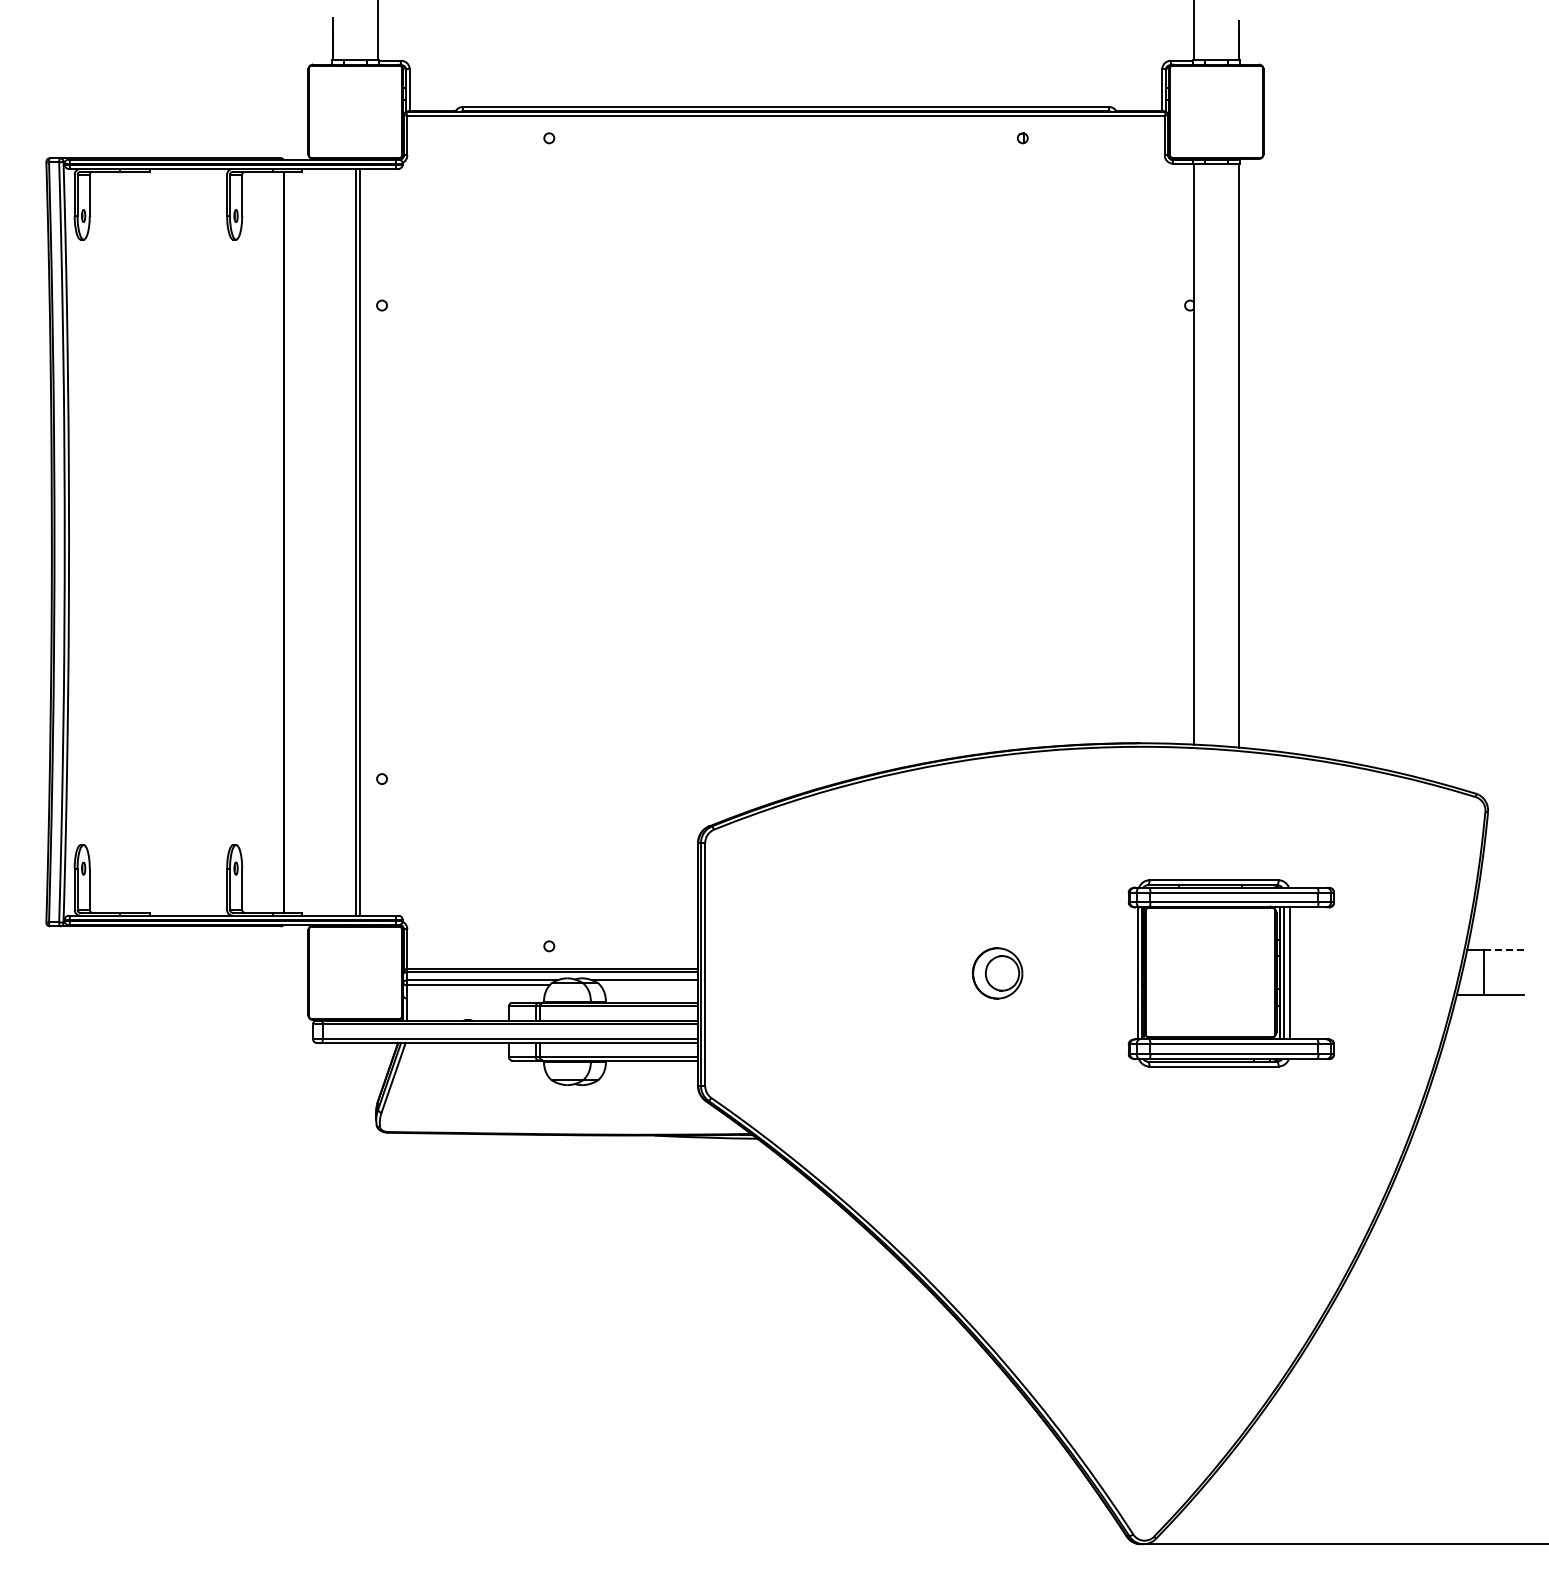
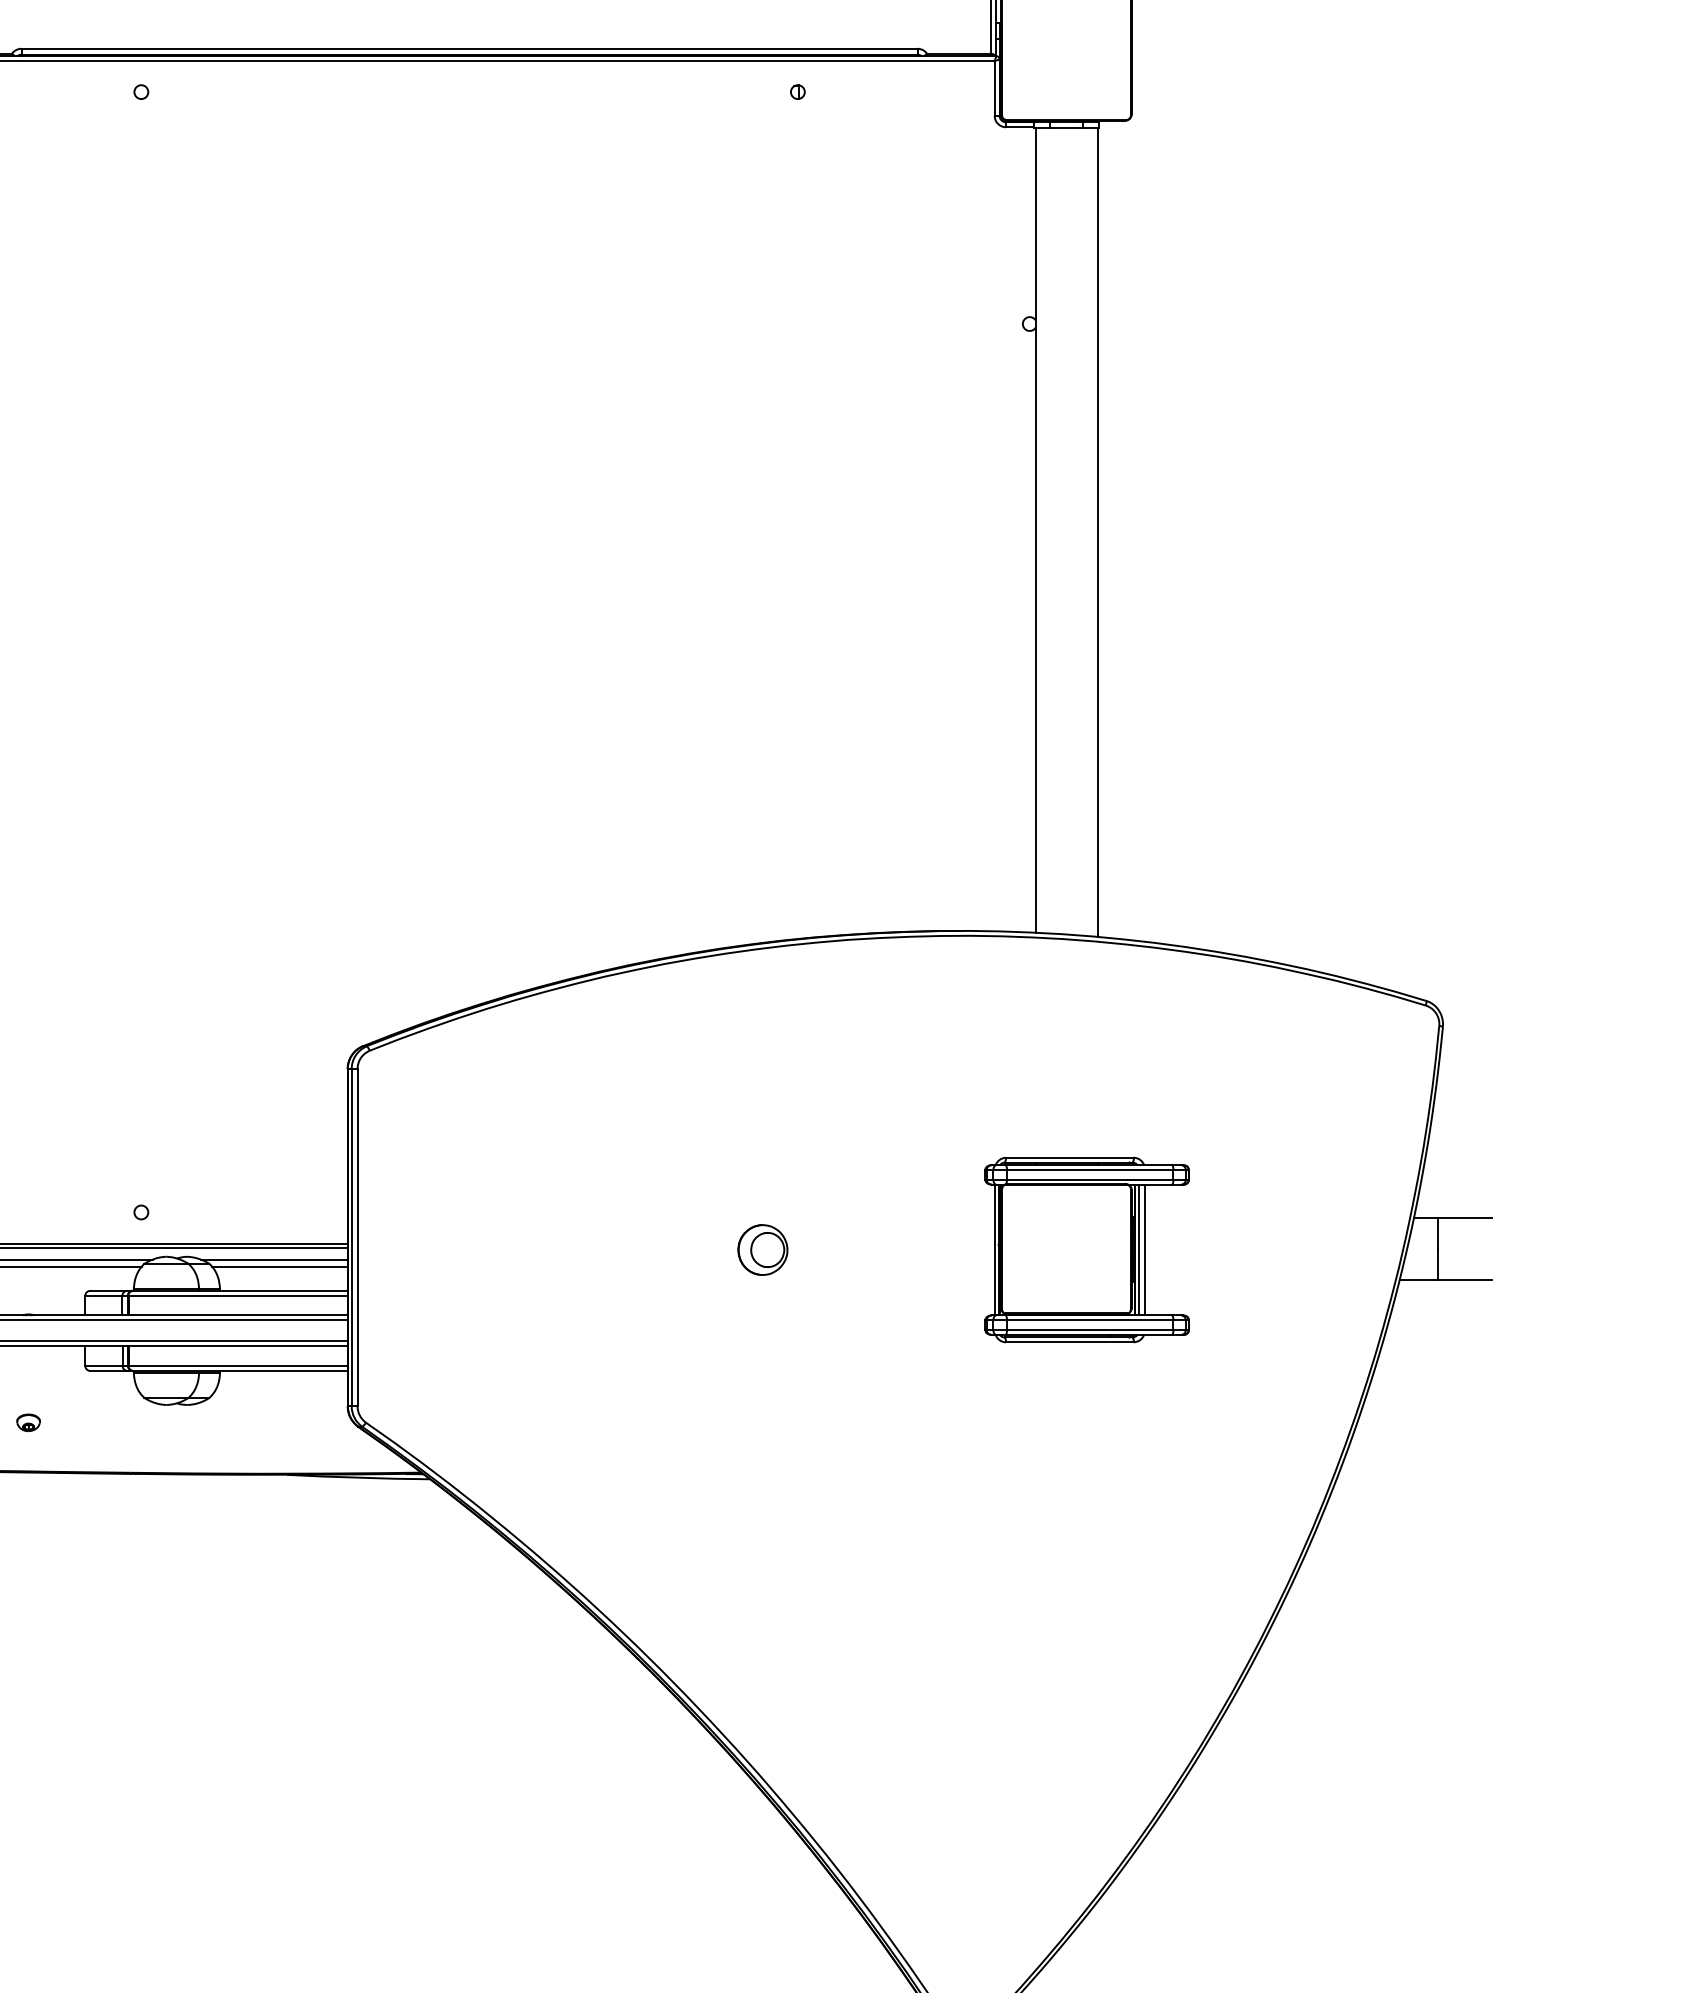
line: (1504, 950) -> (1465, 1218), dashed -> solid
part: (997, 973) -> (762, 1250), size x0.71
part: (1231, 973) -> (1087, 1250), size x0.71
line: (649, 985) -> (280, 1266), added
part: (467, 1097) -> (27, 1422), added

